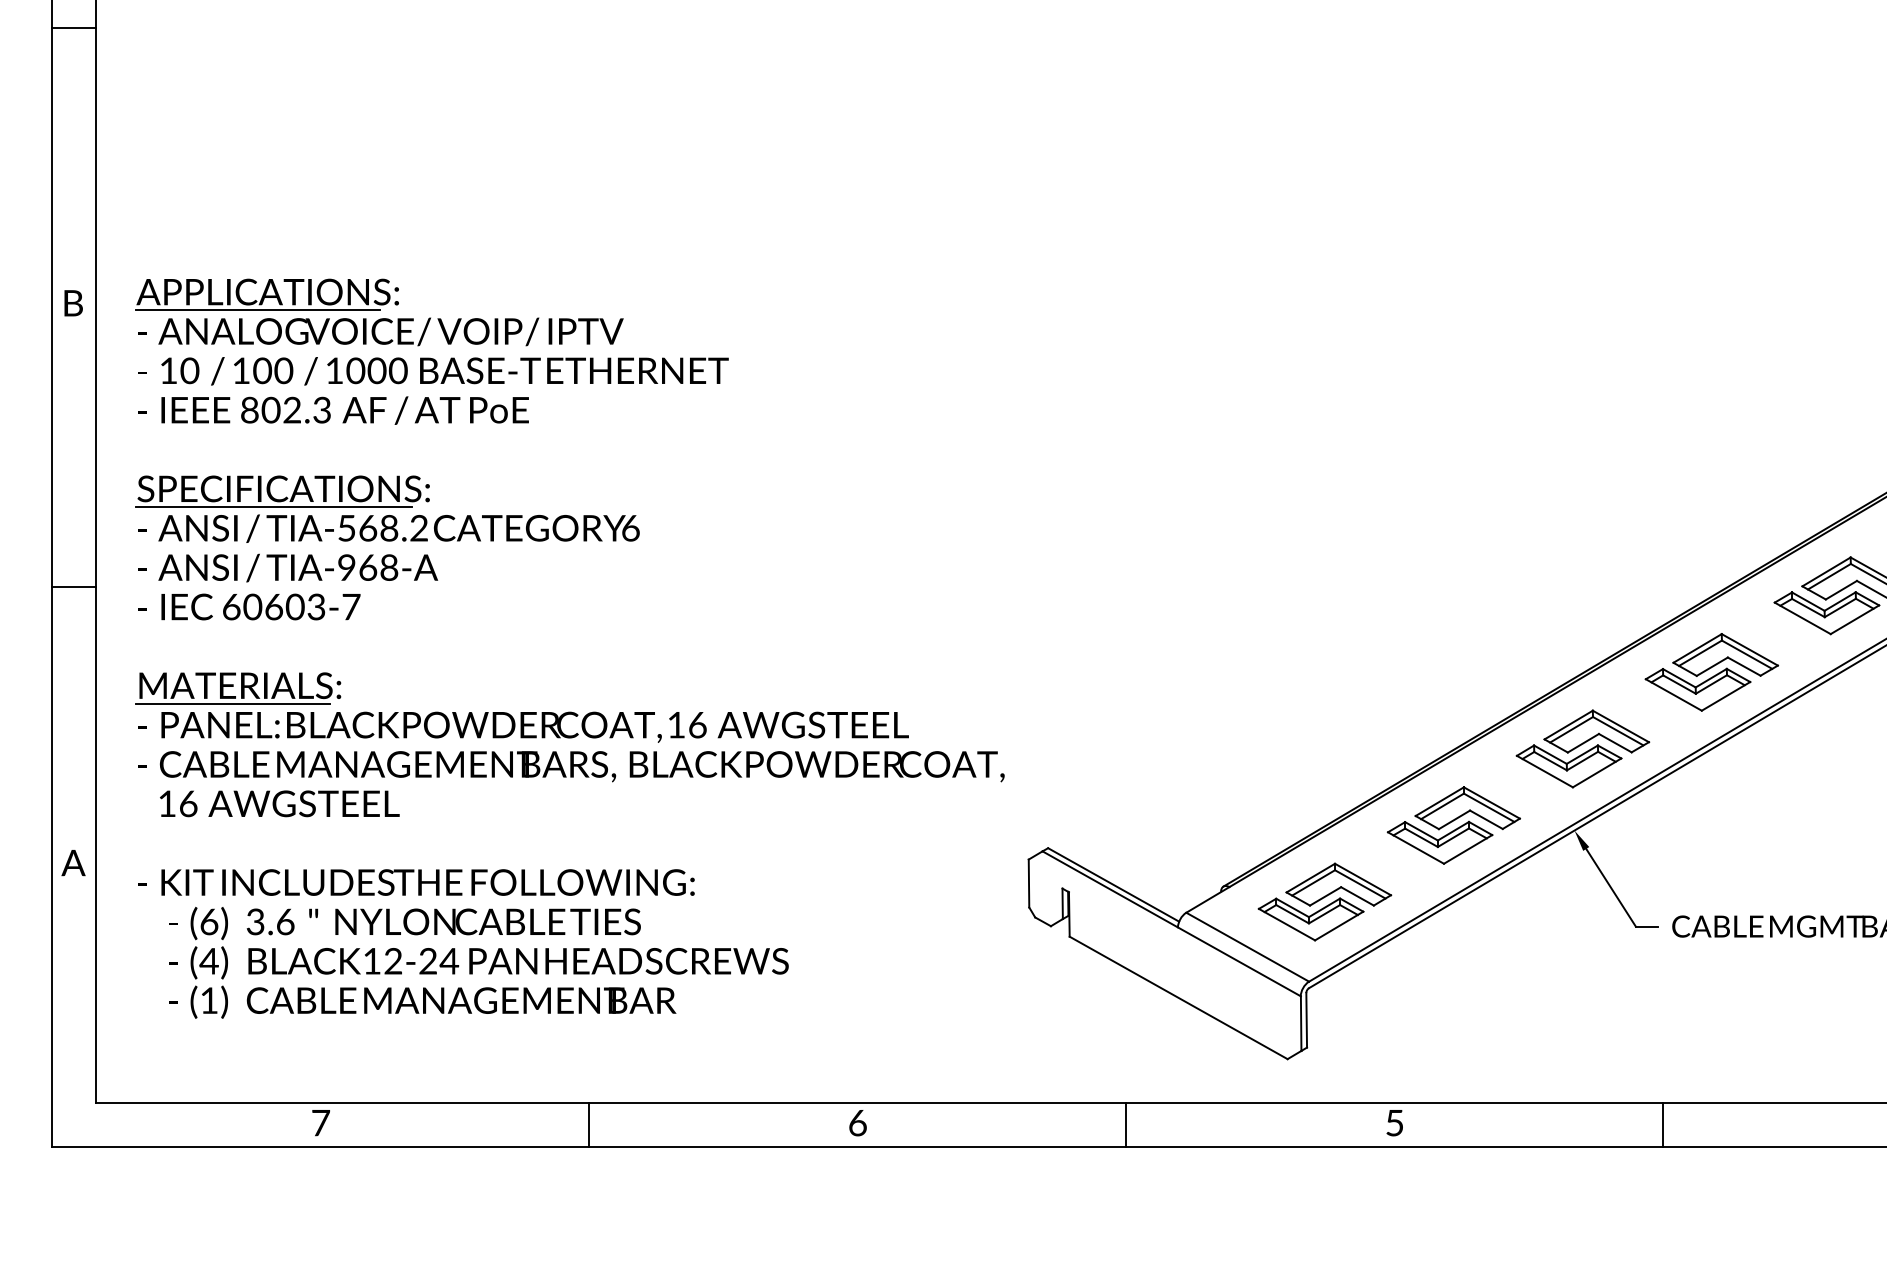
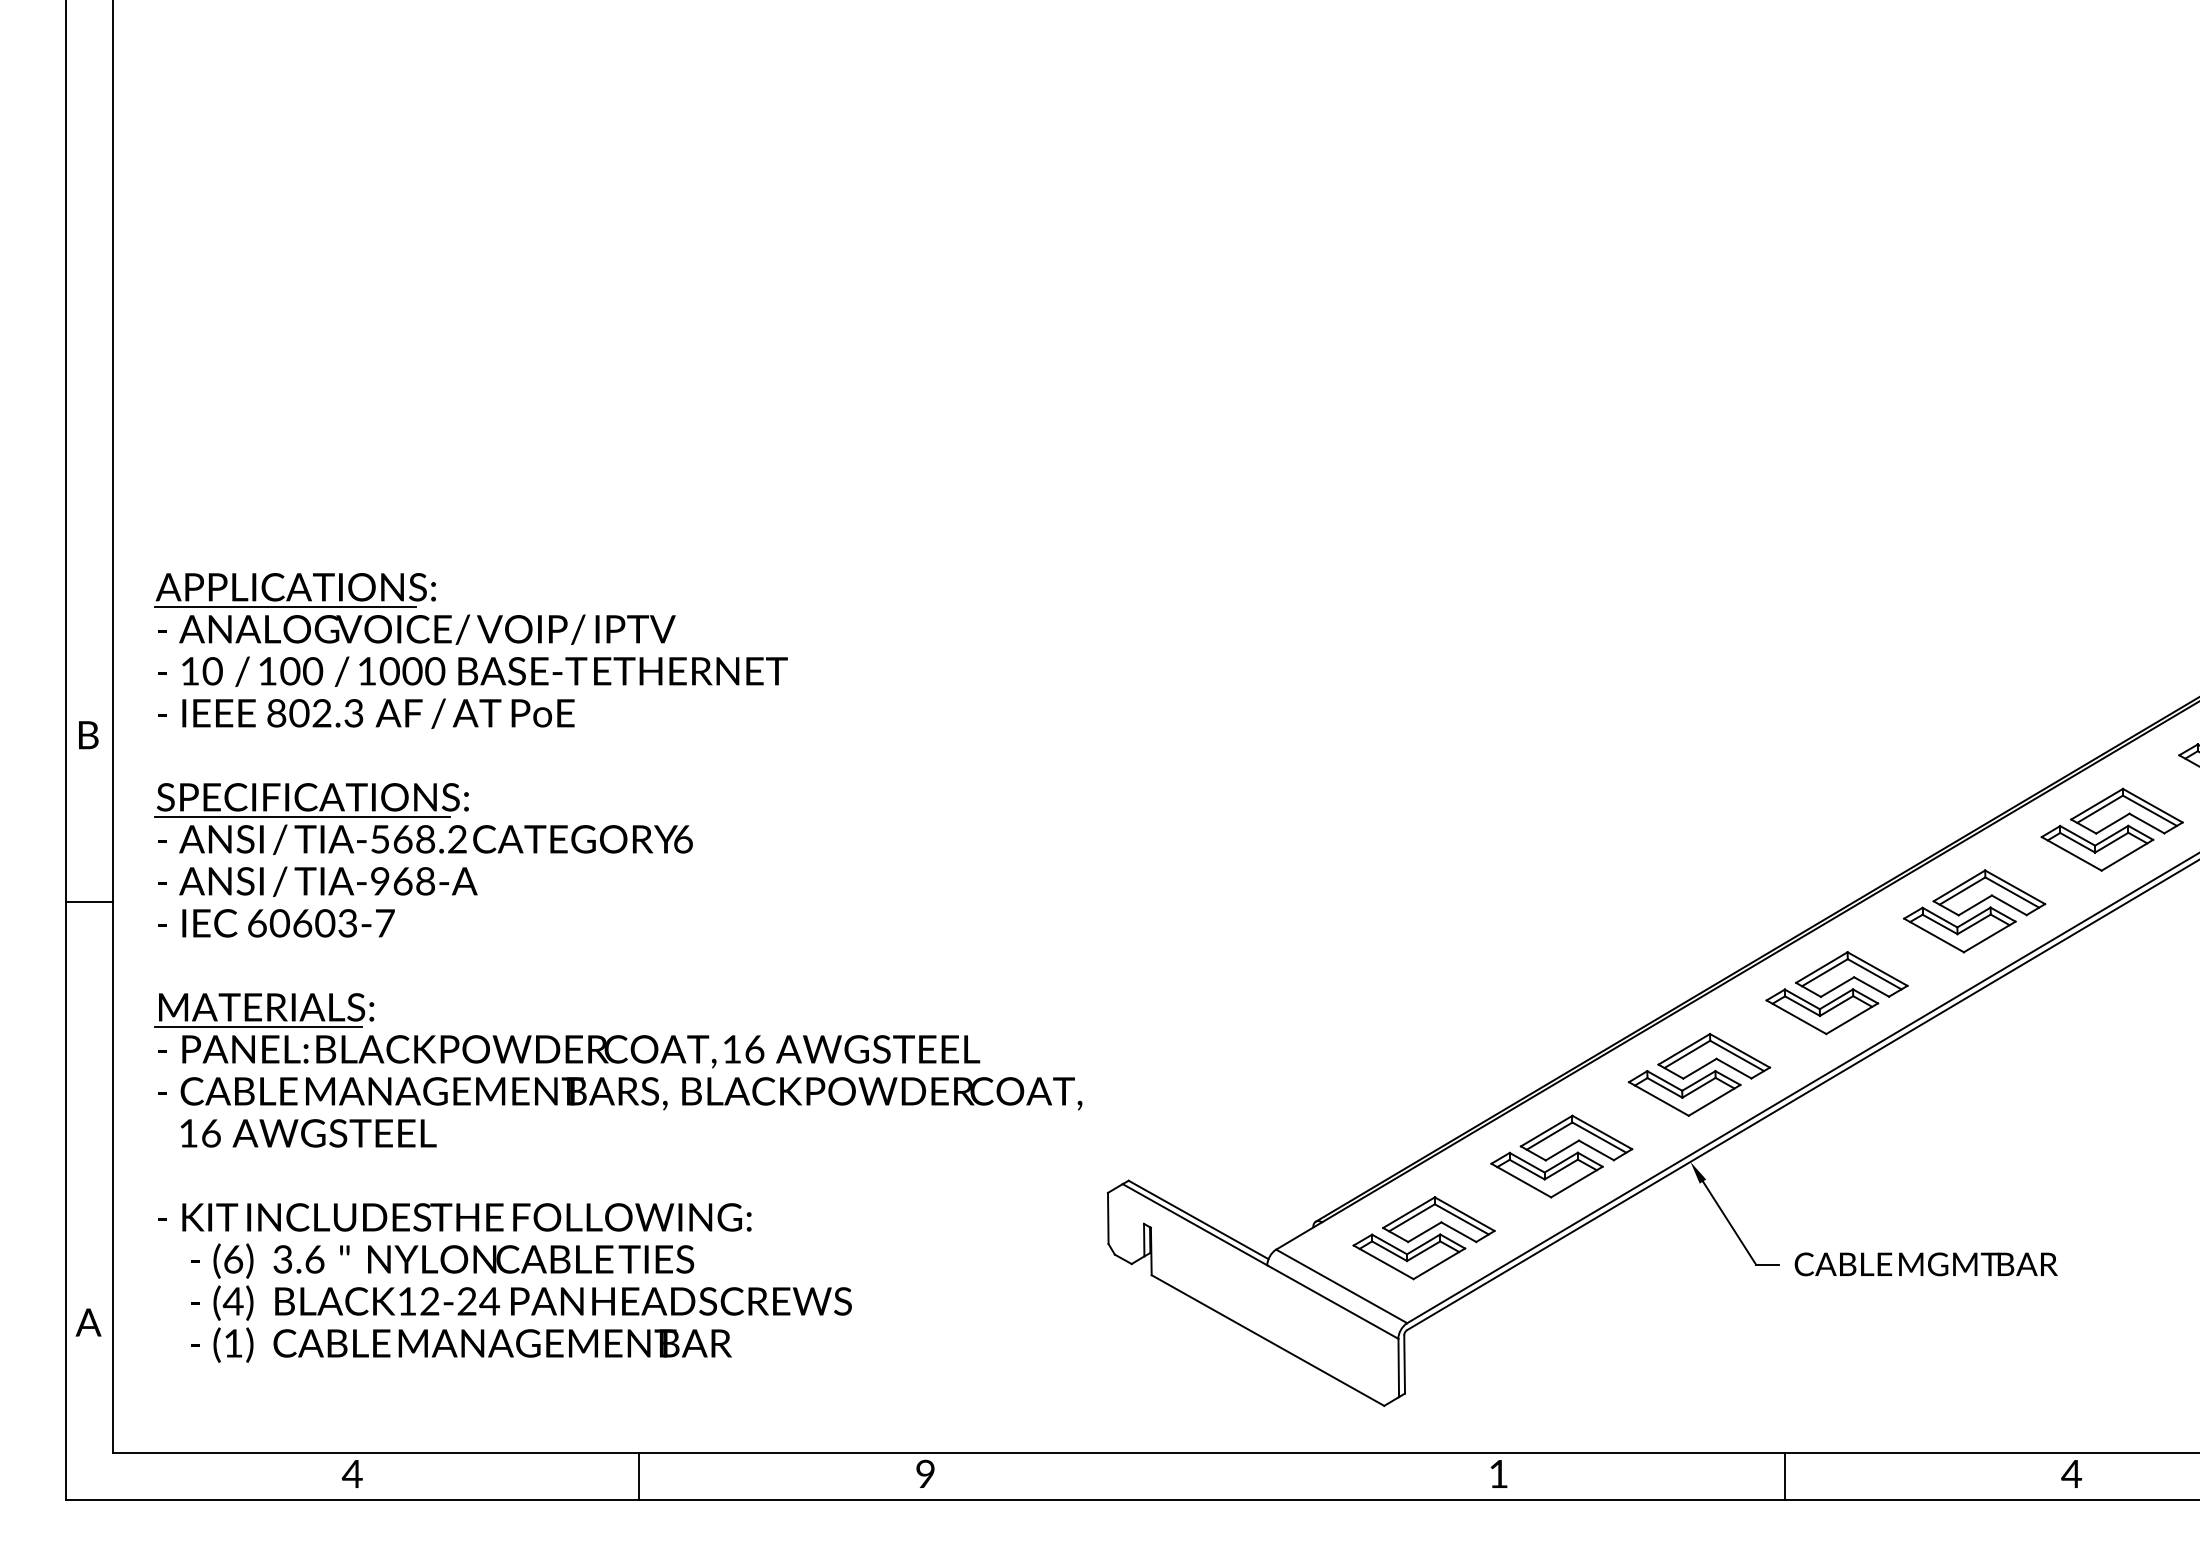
line: (73, 28) -> (88, 305), removed
text: (73, 303) -> (88, 735), moved
text: (73, 862) -> (88, 1322), moved
text: (319, 1122) -> (351, 1473), 7 -> 4
text: (857, 1122) -> (925, 1473), 6 -> 9
text: (1394, 1123) -> (1498, 1474), 5 -> 1
line: (1126, 1125) -> (1212, 1476), removed

